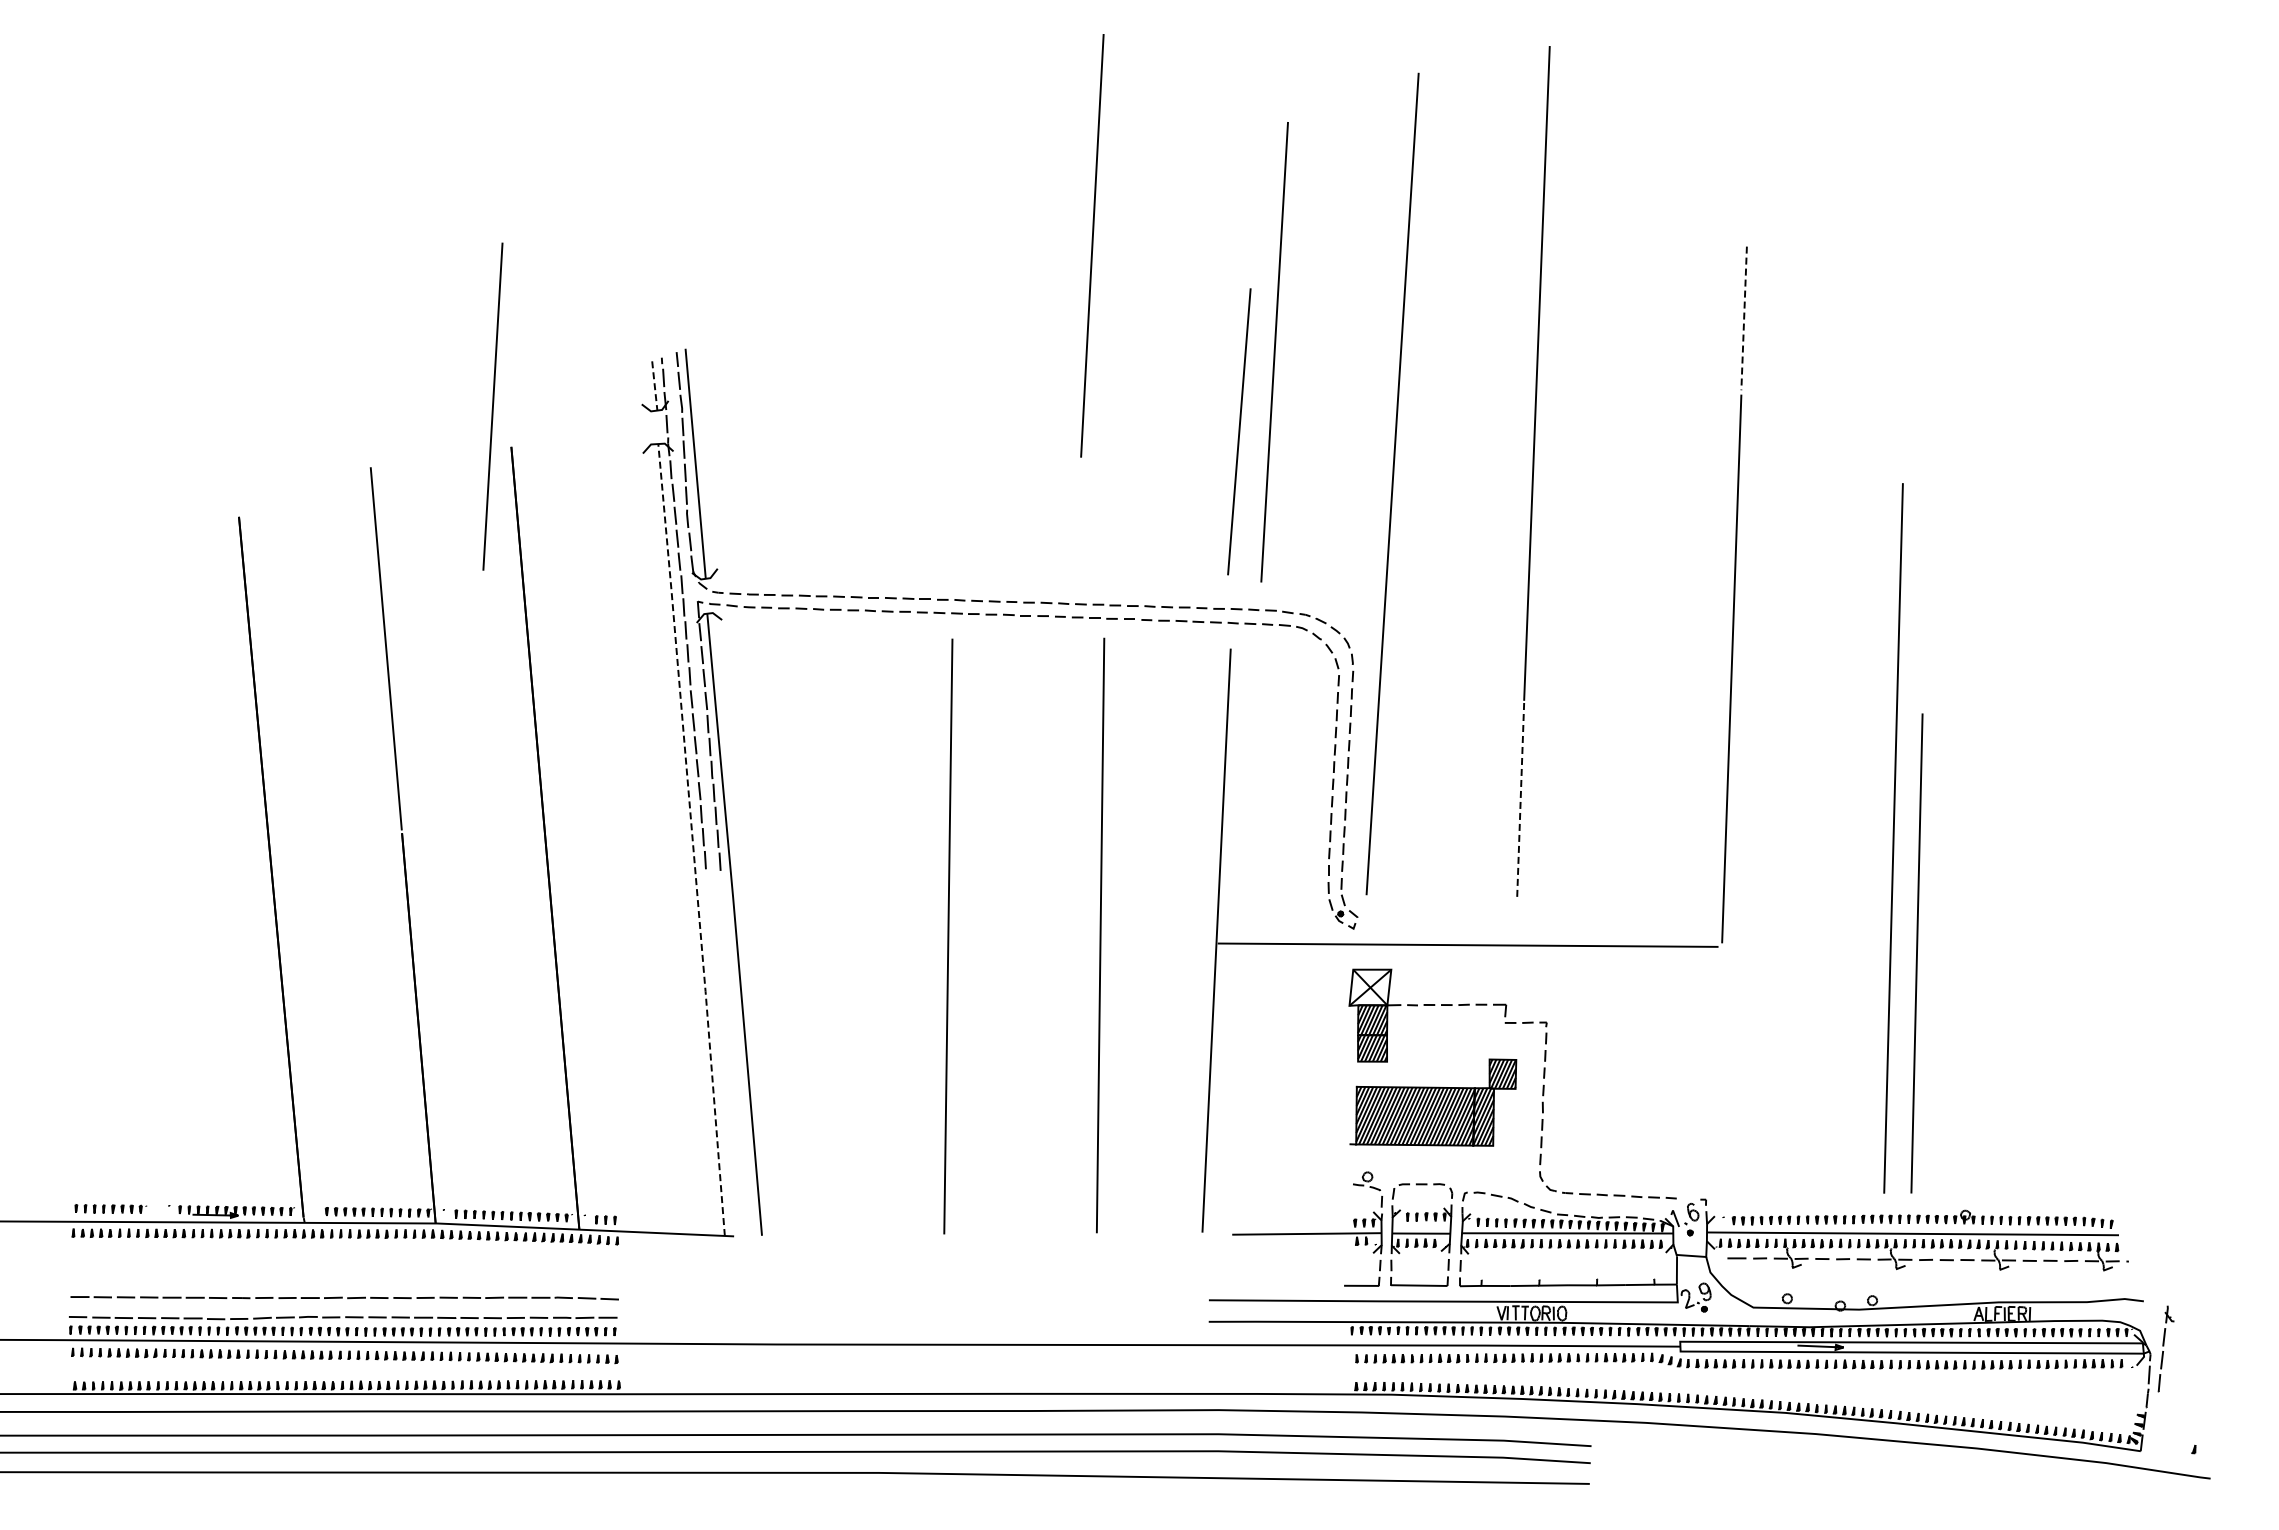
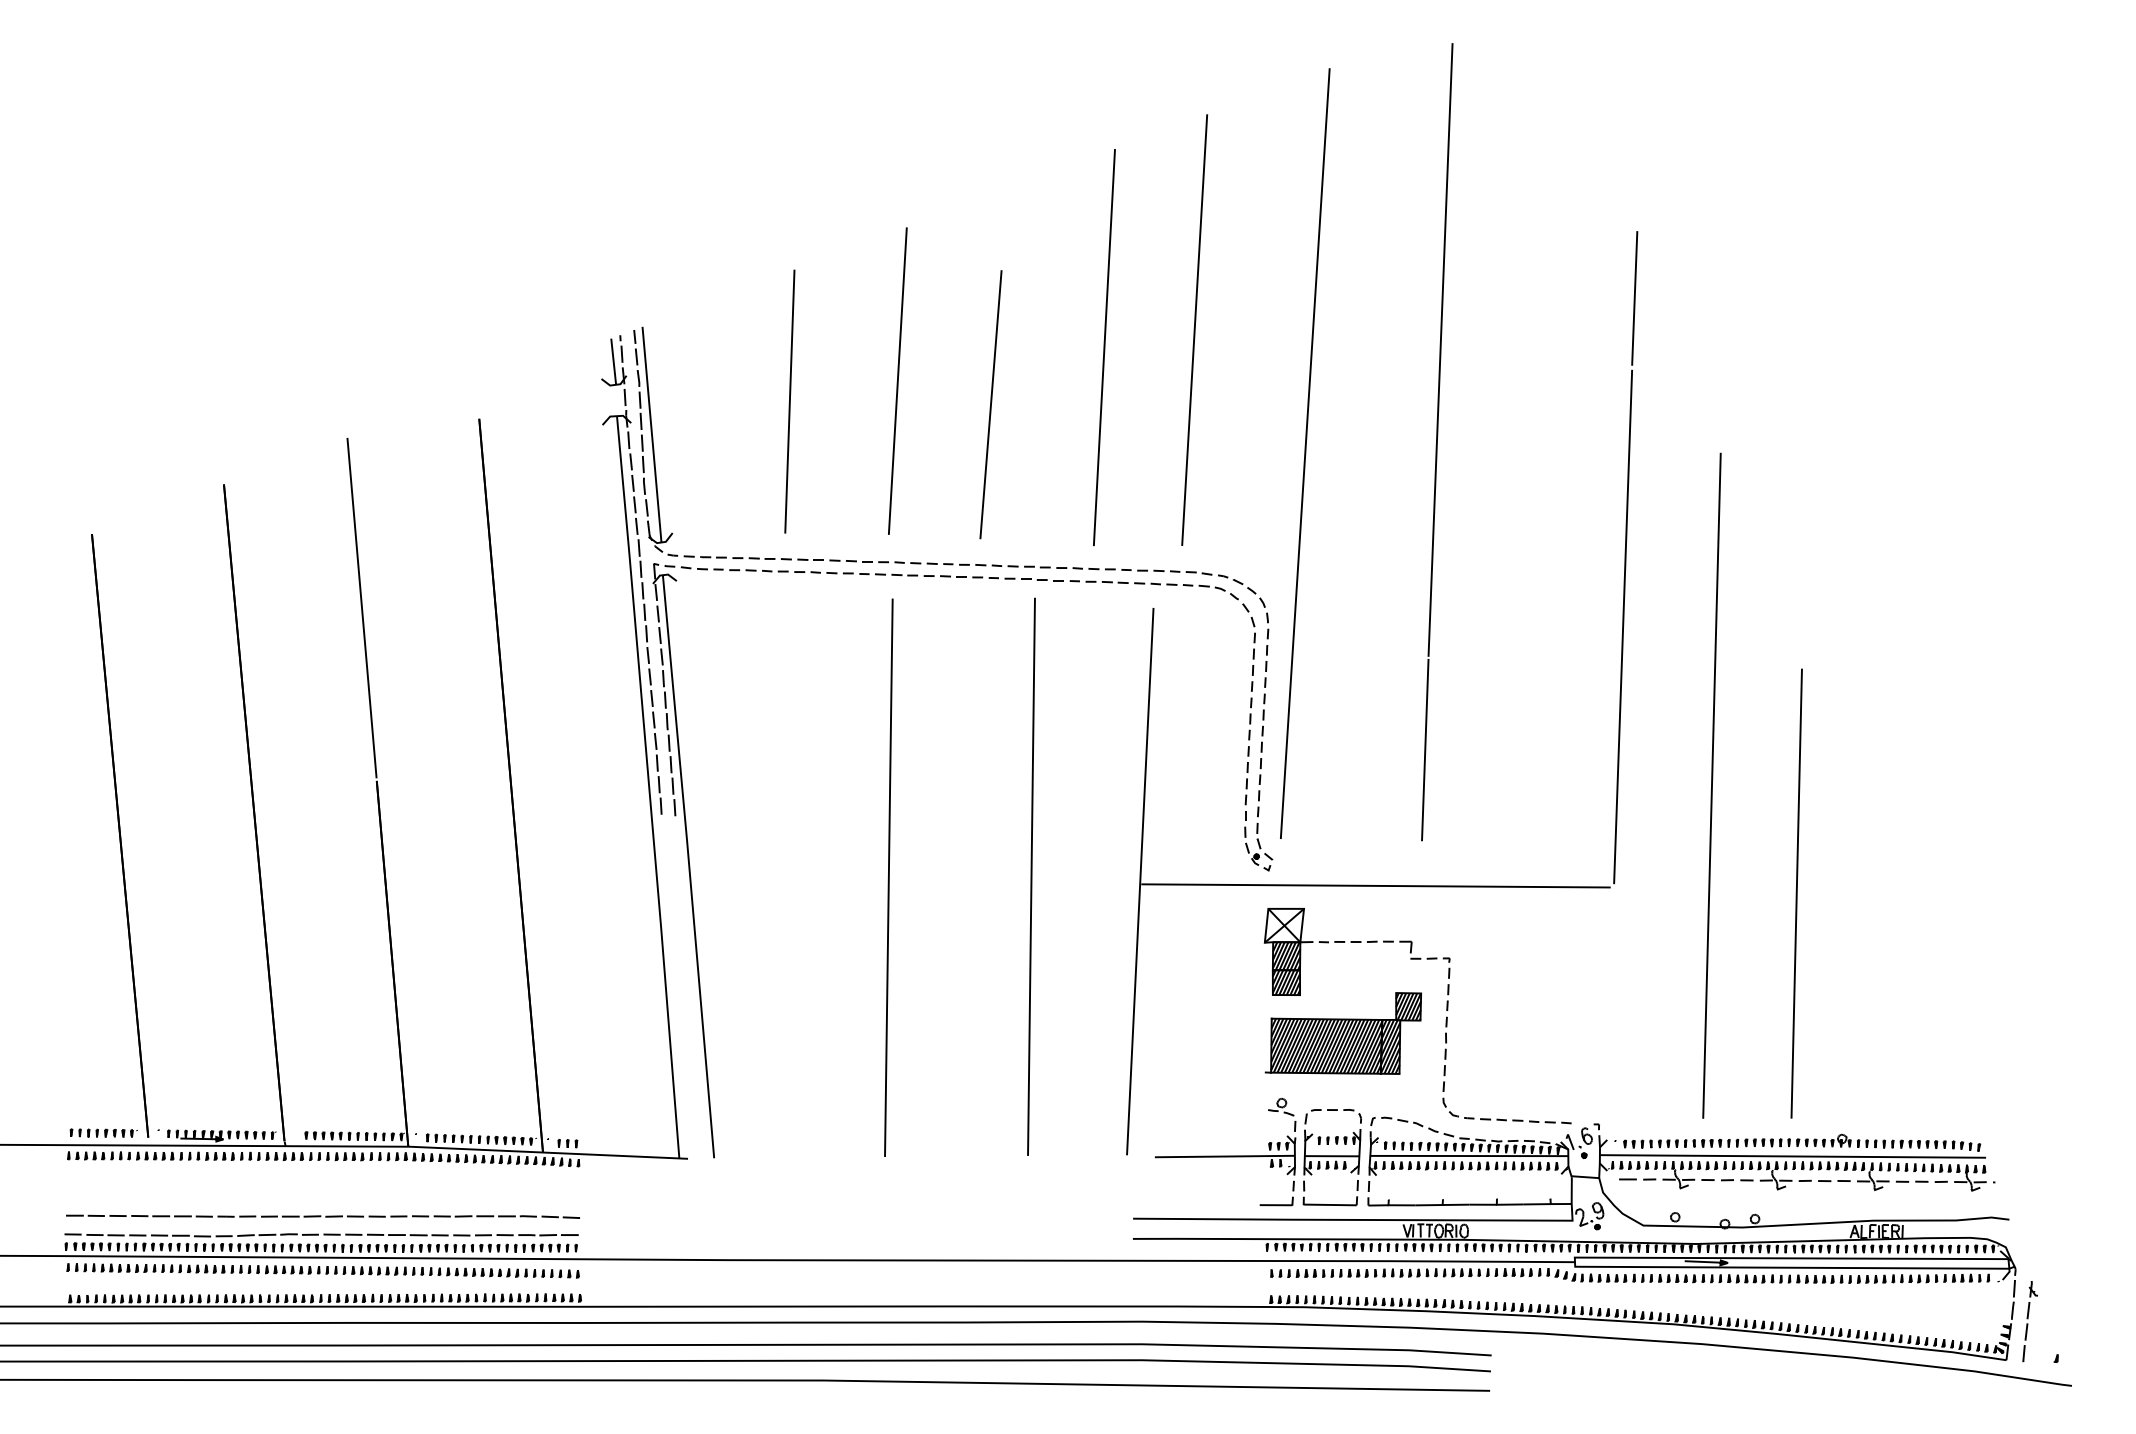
line: (1092, 245) -> (1104, 347), moved
line: (1744, 318) -> (1635, 298), dashed -> solid
line: (654, 385) -> (613, 361), dashed -> solid
line: (492, 406) -> (897, 380), moved
line: (842, 428) -> (789, 401), added
line: (1239, 431) -> (991, 404), moved
line: (1520, 800) -> (1425, 750), dashed -> solid
line: (1893, 838) -> (1711, 785), moved
line: (692, 839) -> (649, 786), dashed -> solid
line: (128, 891) -> (120, 835), added
part: (2165, 1348) -> (2029, 1321), moved

